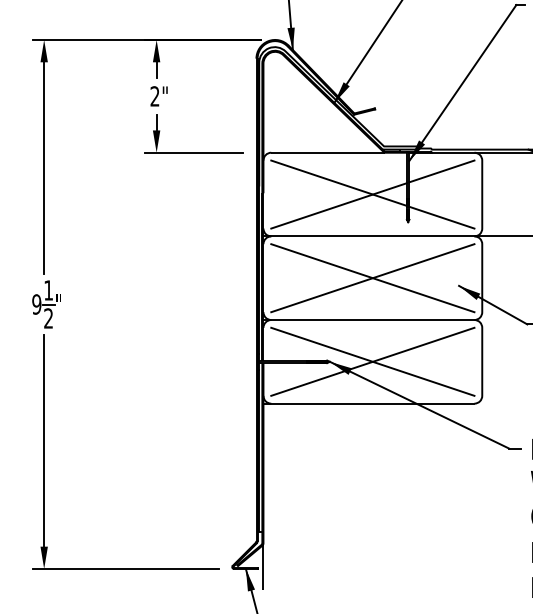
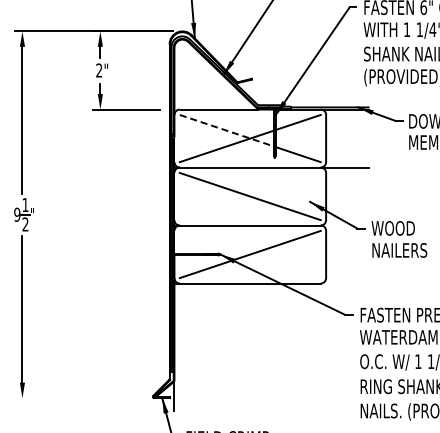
line: (338, 182) -> (226, 130), solid -> dashed
line: (371, 278) -> (249, 196), removed
line: (371, 361) -> (249, 254), removed
line: (125, 569) -> (78, 398), removed

